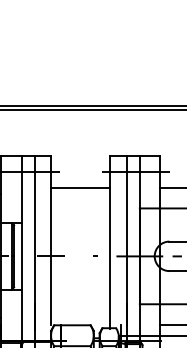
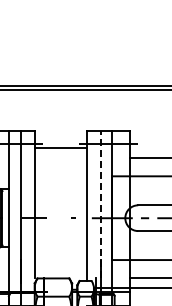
line: (80, 188) -> (60, 148), moved
line: (126, 240) -> (100, 204), solid -> dashed

